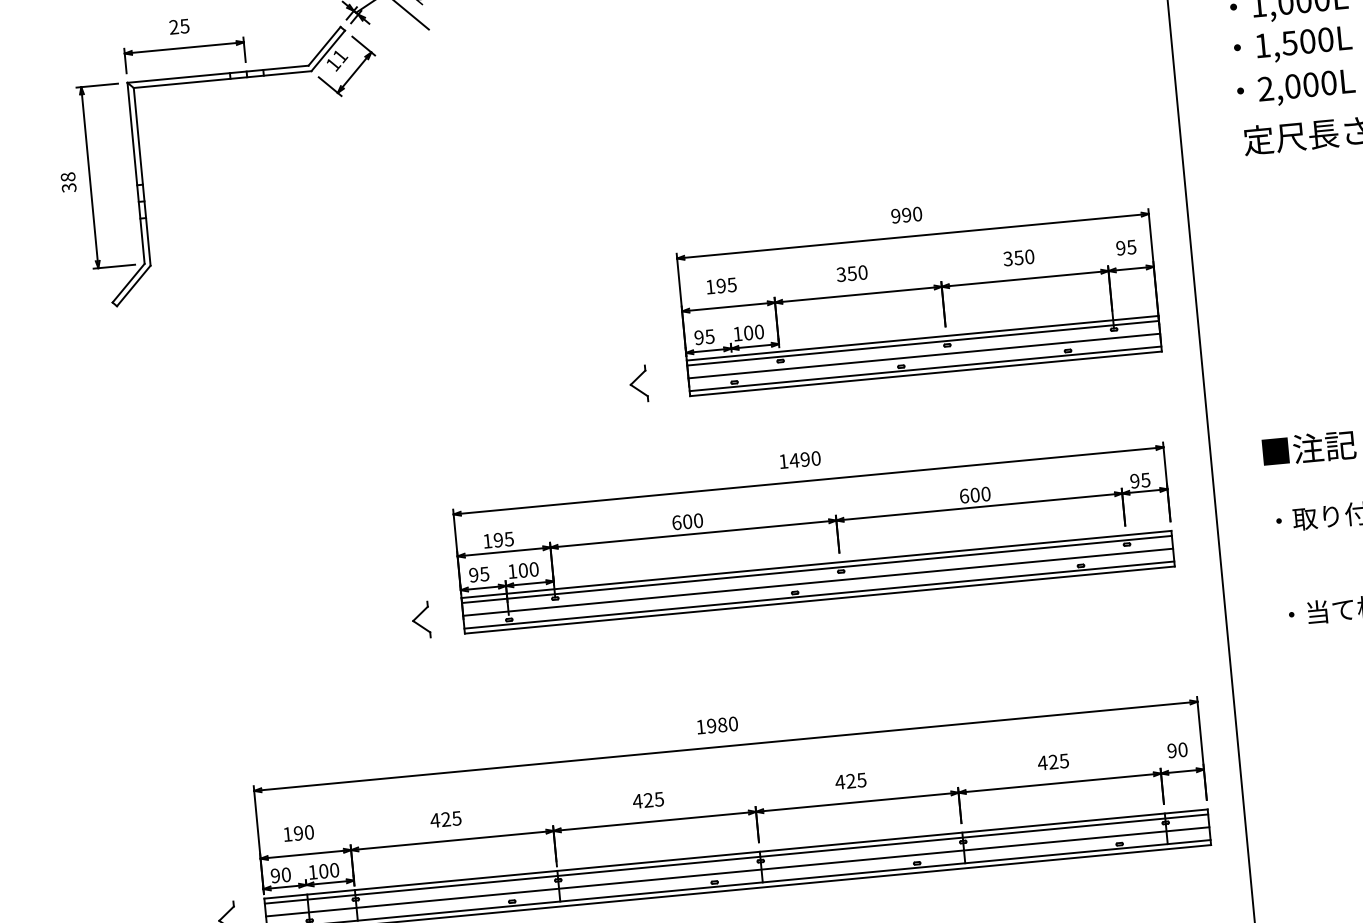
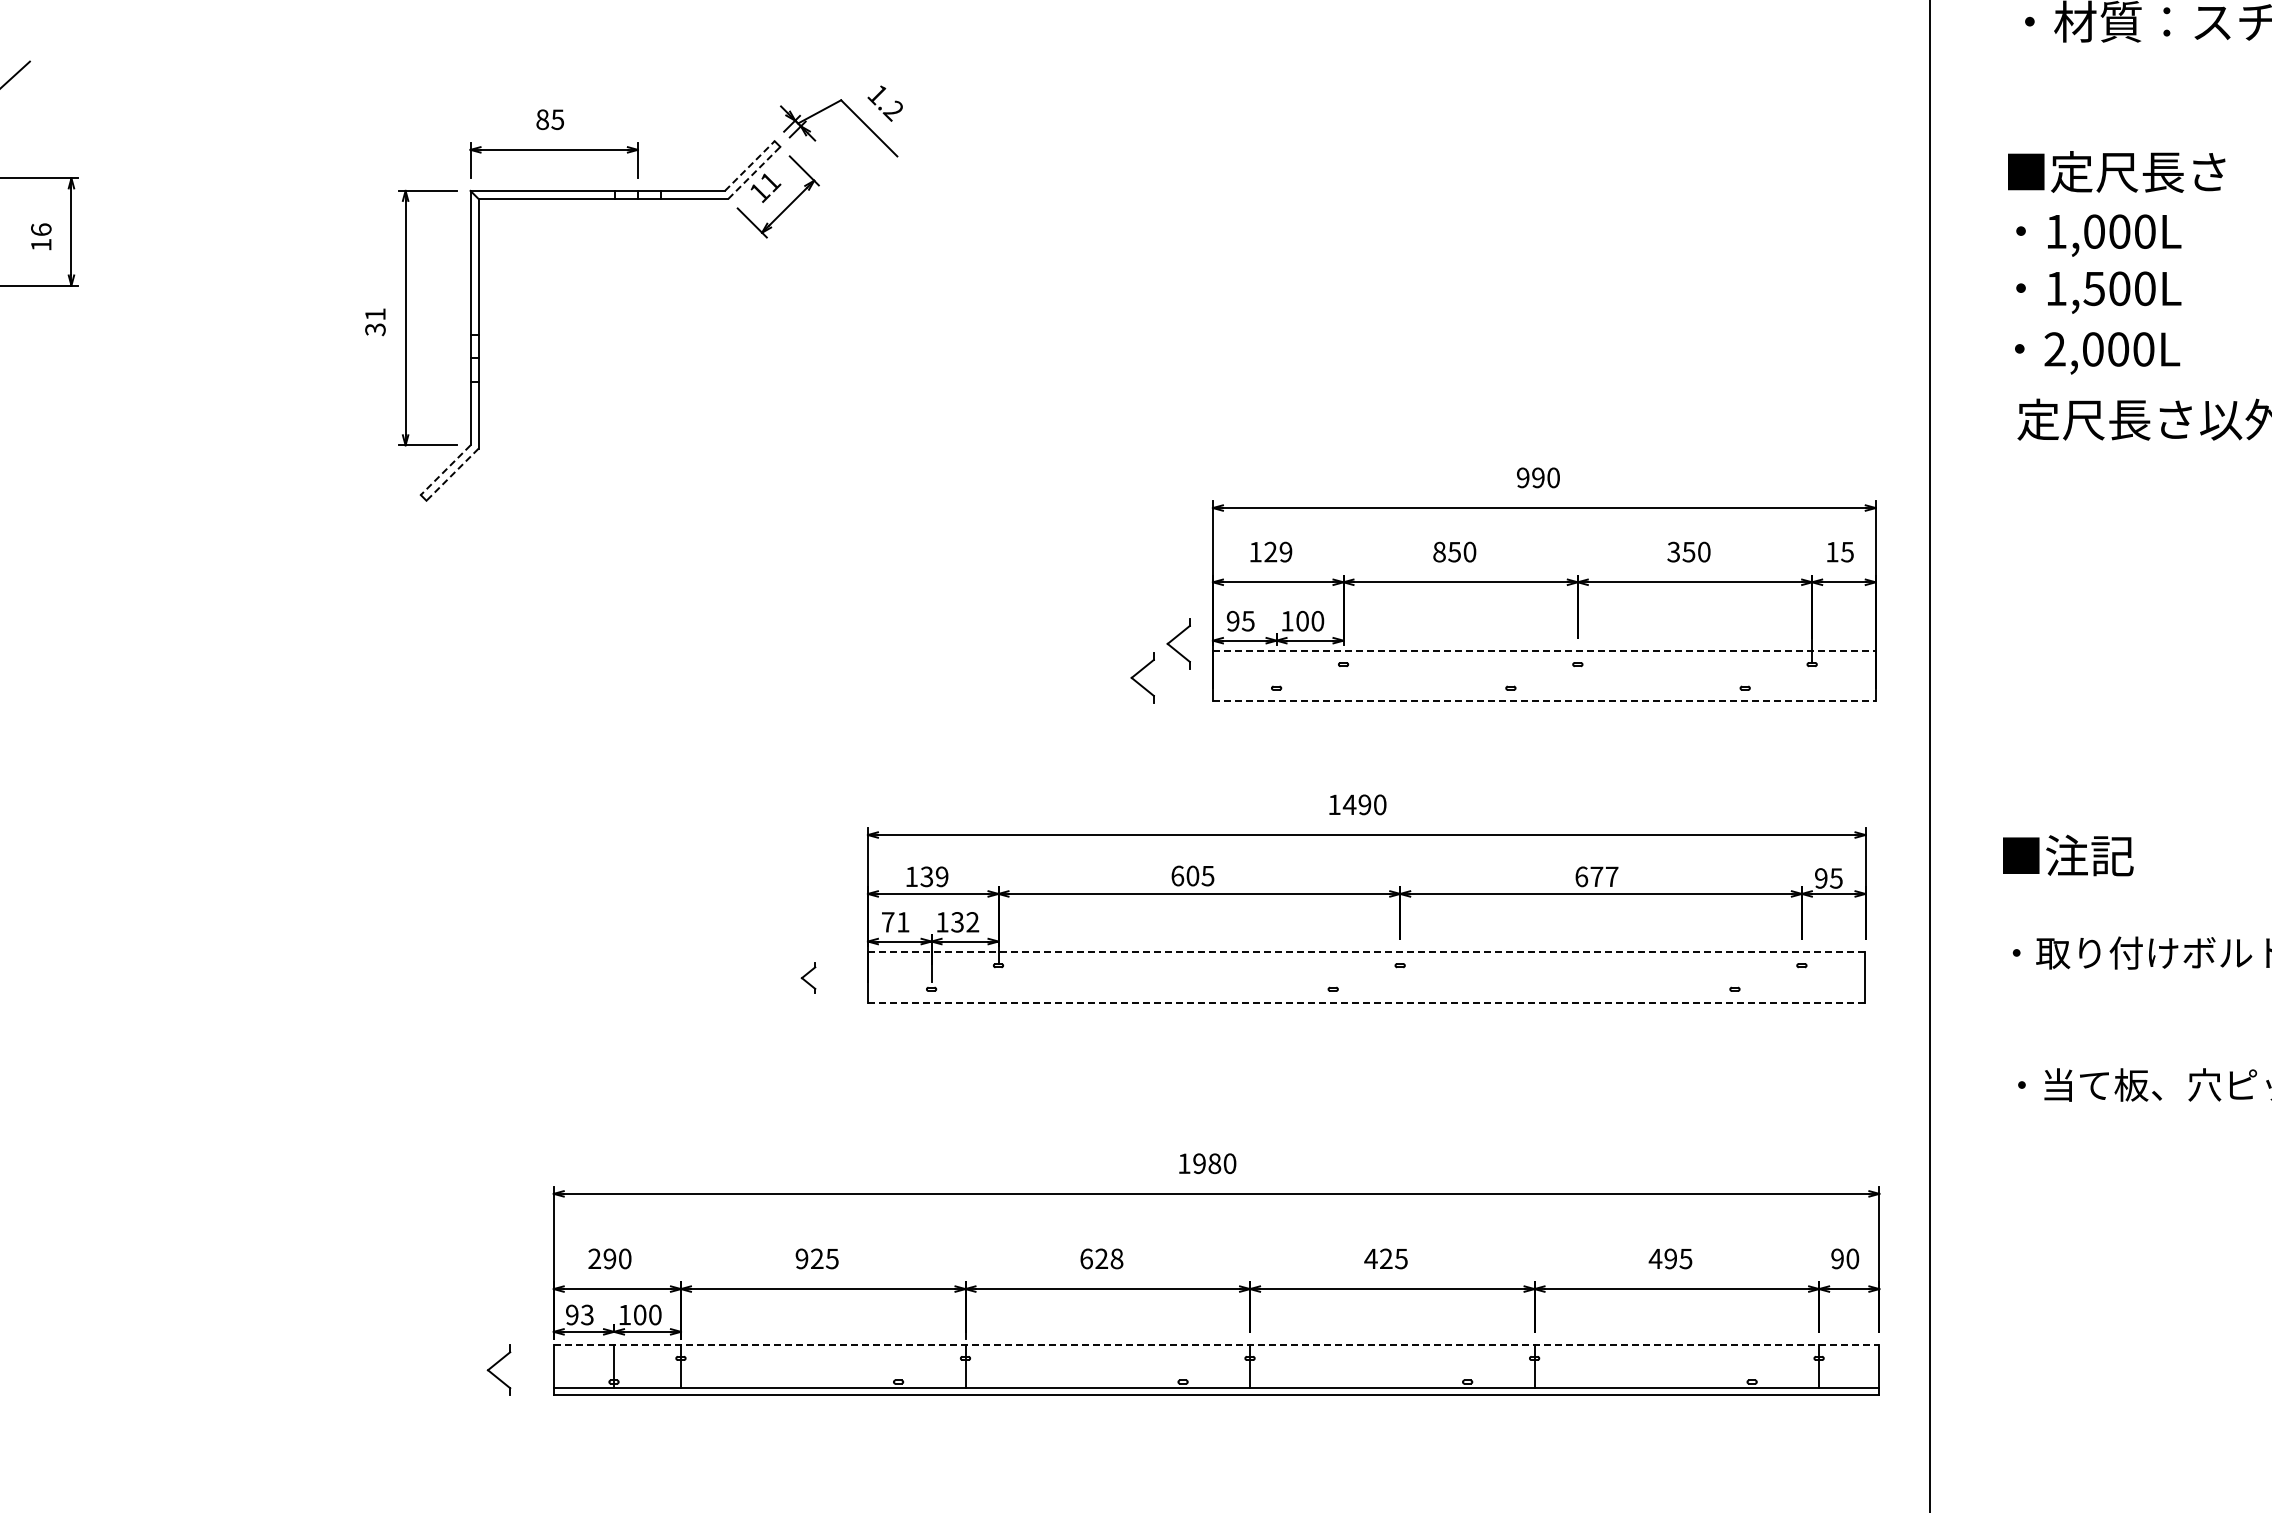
text: (173, 27) -> (542, 119), 25 -> 85
line: (325, 45) -> (750, 165), solid -> dashed
line: (328, 50) -> (754, 172), solid -> dashed
text: (68, 177) -> (375, 314), 38 -> 31
text: (1120, 247) -> (1832, 551), 95 -> 15
text: (841, 274) -> (1439, 551), 350 -> 850
line: (128, 283) -> (445, 470), solid -> dashed
line: (133, 285) -> (452, 474), solid -> dashed
text: (726, 285) -> (1278, 551), 195 -> 129
line: (922, 338) -> (1544, 651), solid -> dashed
line: (922, 343) -> (1543, 658), removed
line: (923, 356) -> (1543, 676), removed
part: (661, 357) -> (1178, 643), added
line: (924, 368) -> (1543, 694), removed
line: (926, 373) -> (1544, 701), solid -> dashed
text: (980, 494) -> (1604, 876), 600 -> 677
text: (698, 520) -> (1207, 875), 600 -> 605
text: (503, 539) -> (934, 876), 195 -> 139
line: (816, 564) -> (1366, 952), solid -> dashed
line: (816, 569) -> (1366, 959), removed
text: (528, 570) -> (965, 922), 100 -> 132
text: (479, 574) -> (895, 922), 95 -> 71
line: (818, 582) -> (1366, 977), removed
line: (819, 595) -> (1366, 995), removed
line: (819, 600) -> (1366, 1002), solid -> dashed
part: (420, 619) -> (808, 977), size x0.6
text: (1053, 762) -> (1670, 1259), 425 -> 495
text: (648, 800) -> (1101, 1258), 425 -> 628
text: (434, 820) -> (801, 1258), 425 -> 925
text: (287, 834) -> (594, 1258), 190 -> 290
line: (736, 854) -> (1216, 1345), solid -> dashed
line: (736, 859) -> (1216, 1352), removed
line: (737, 872) -> (1216, 1370), removed
text: (286, 874) -> (587, 1314), 90 -> 93

